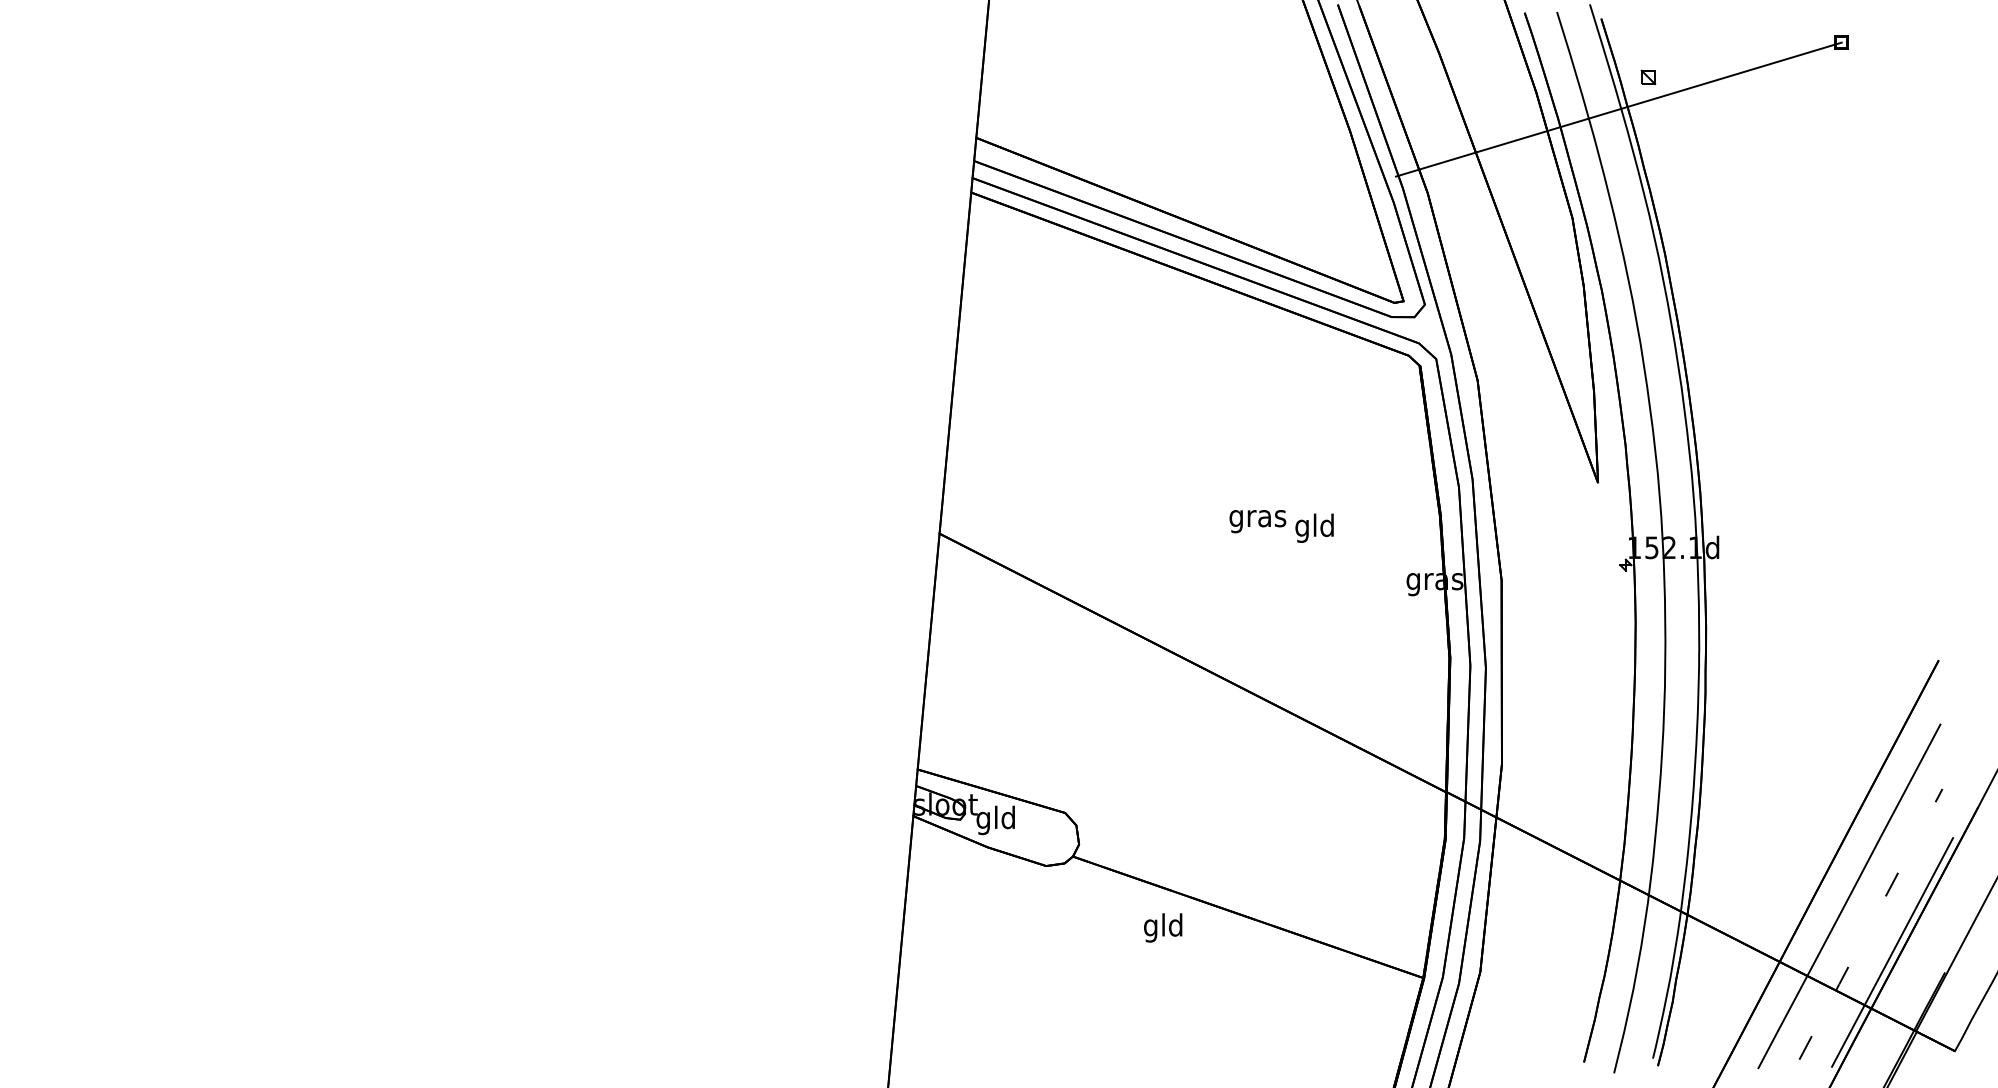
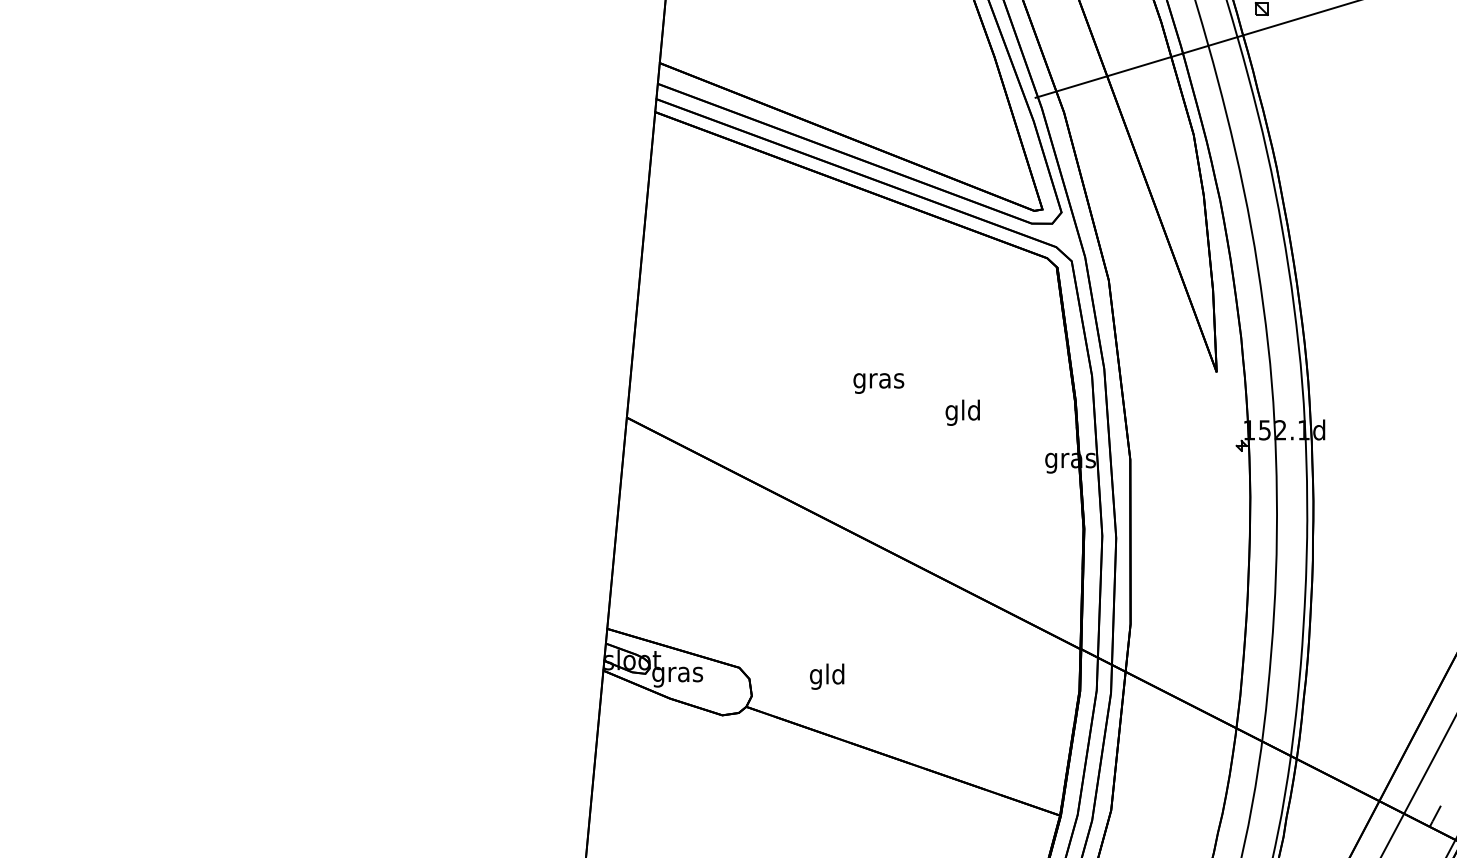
text: (1257, 521) -> (878, 383), moved
text: (996, 820) -> (677, 674), gld -> gras
text: (1163, 927) -> (827, 676), moved

